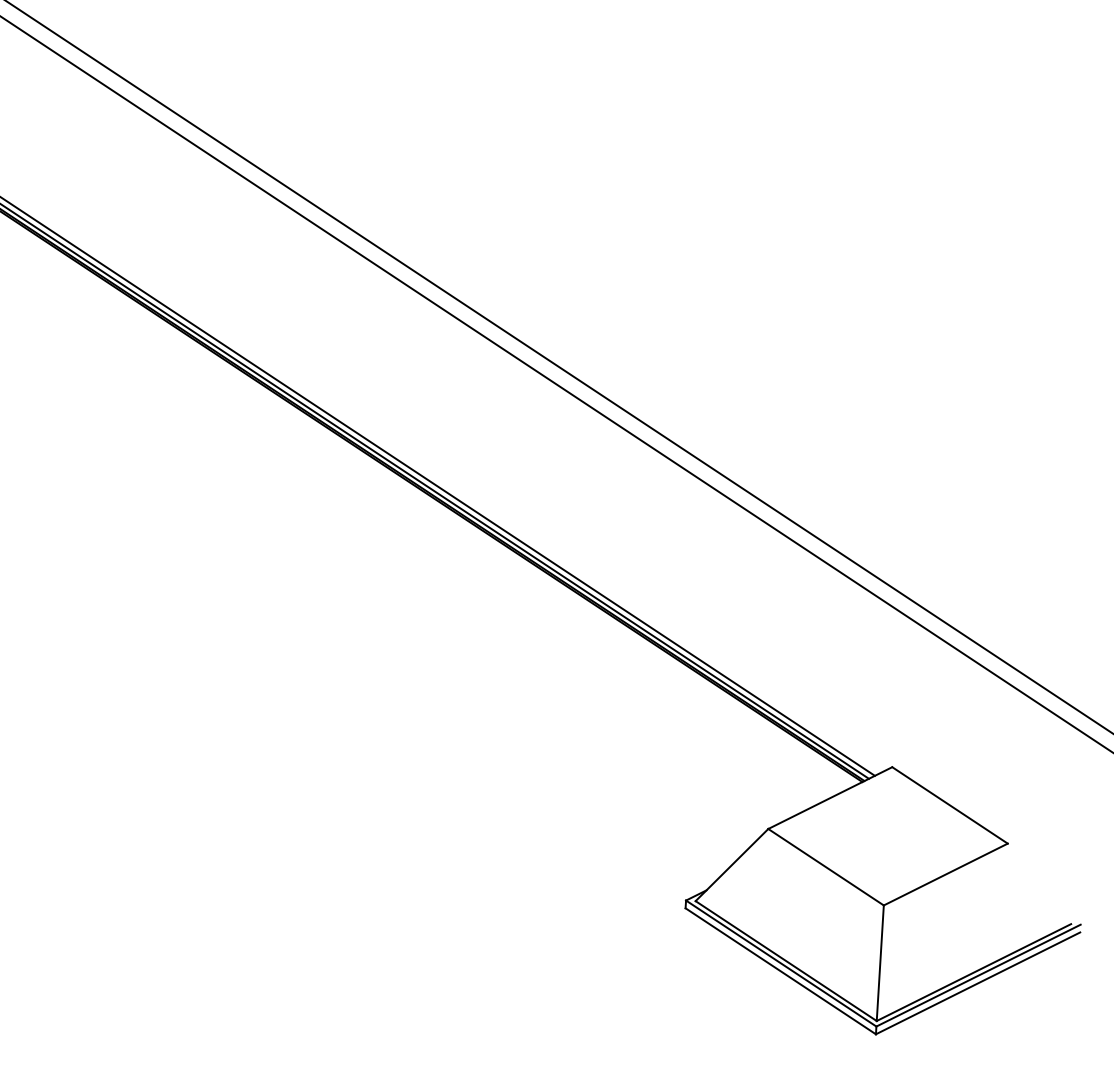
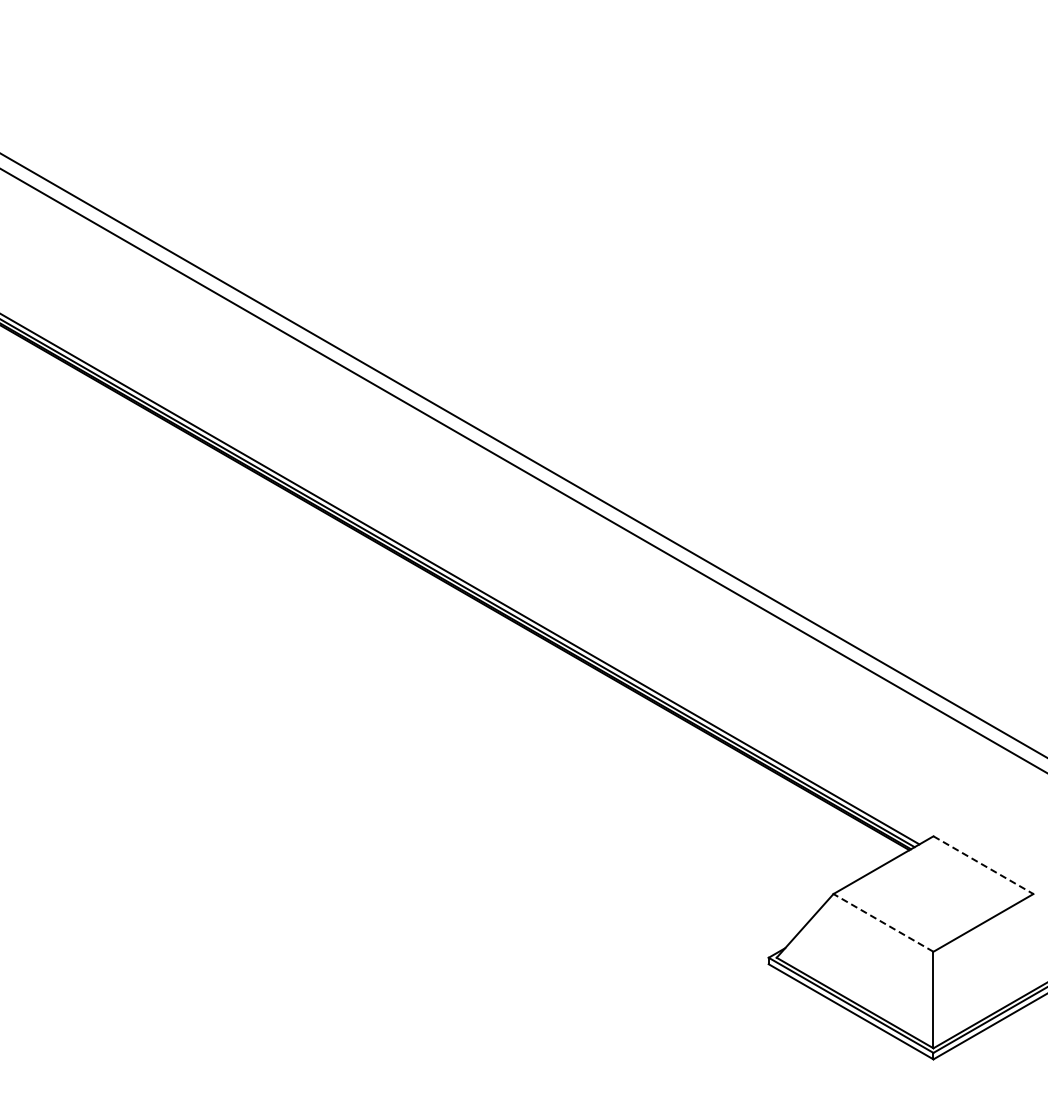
line: (950, 805) -> (983, 865), solid -> dashed
line: (826, 866) -> (883, 922), solid -> dashed

